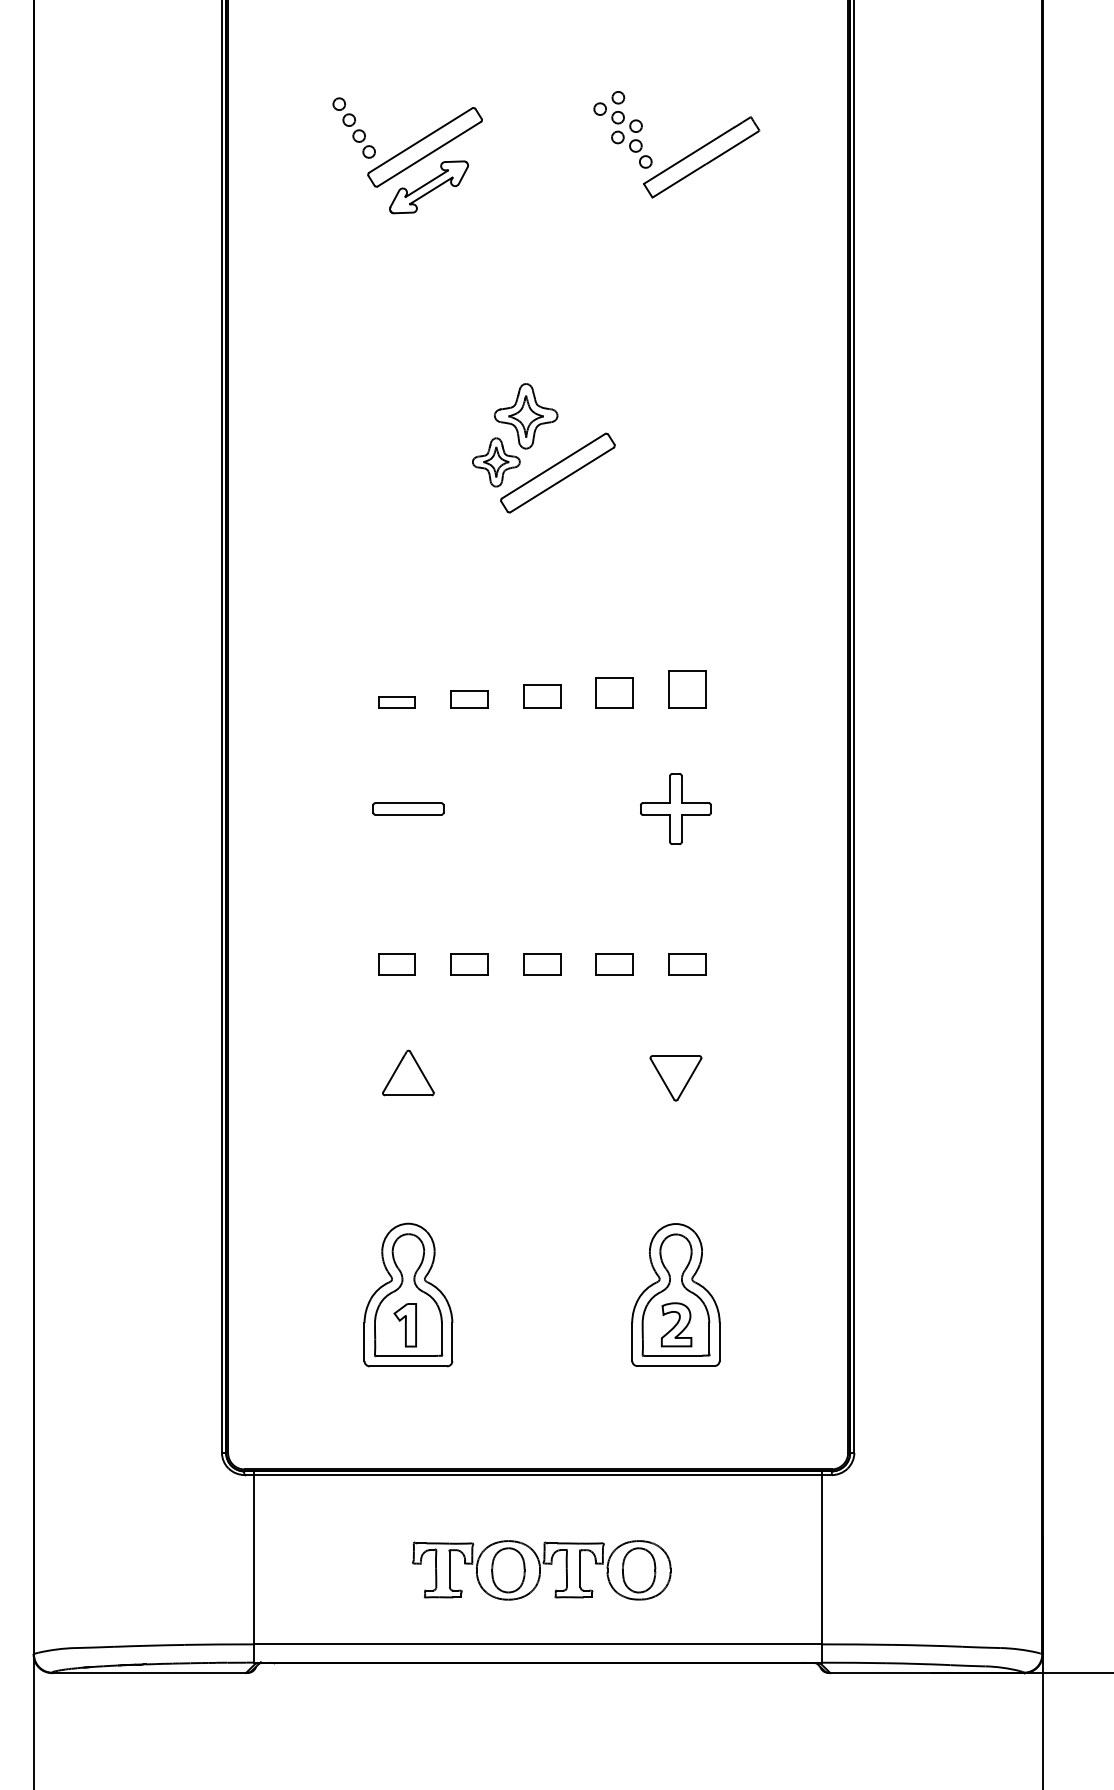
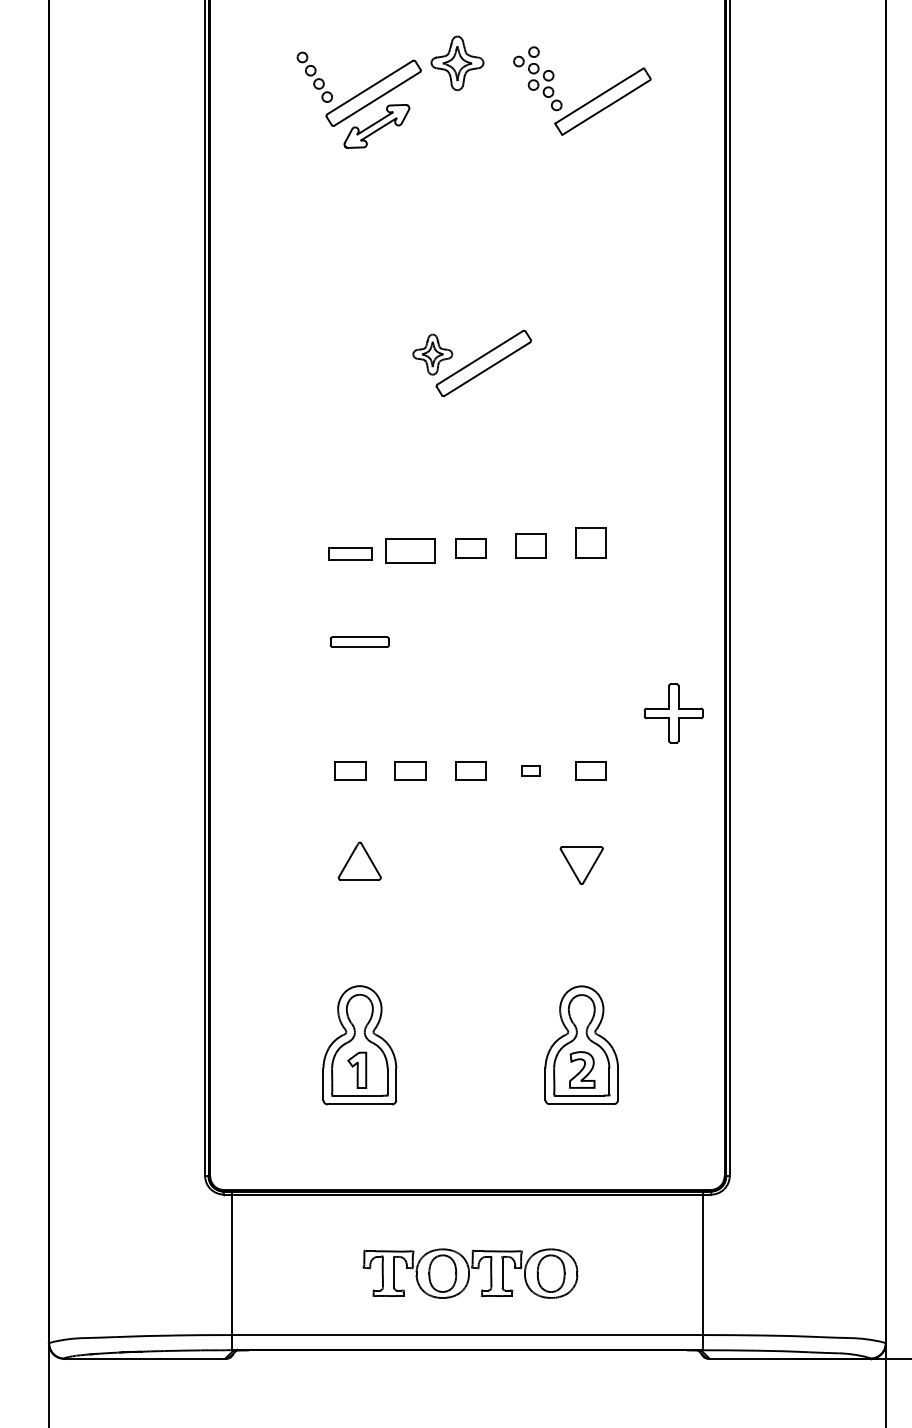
part: (525, 416) -> (456, 63), moved
part: (469, 699) -> (410, 551), size x1.6
part: (396, 702) -> (349, 553), size x1.4
part: (675, 808) -> (673, 713), moved
part: (614, 964) -> (530, 771), size x0.6

